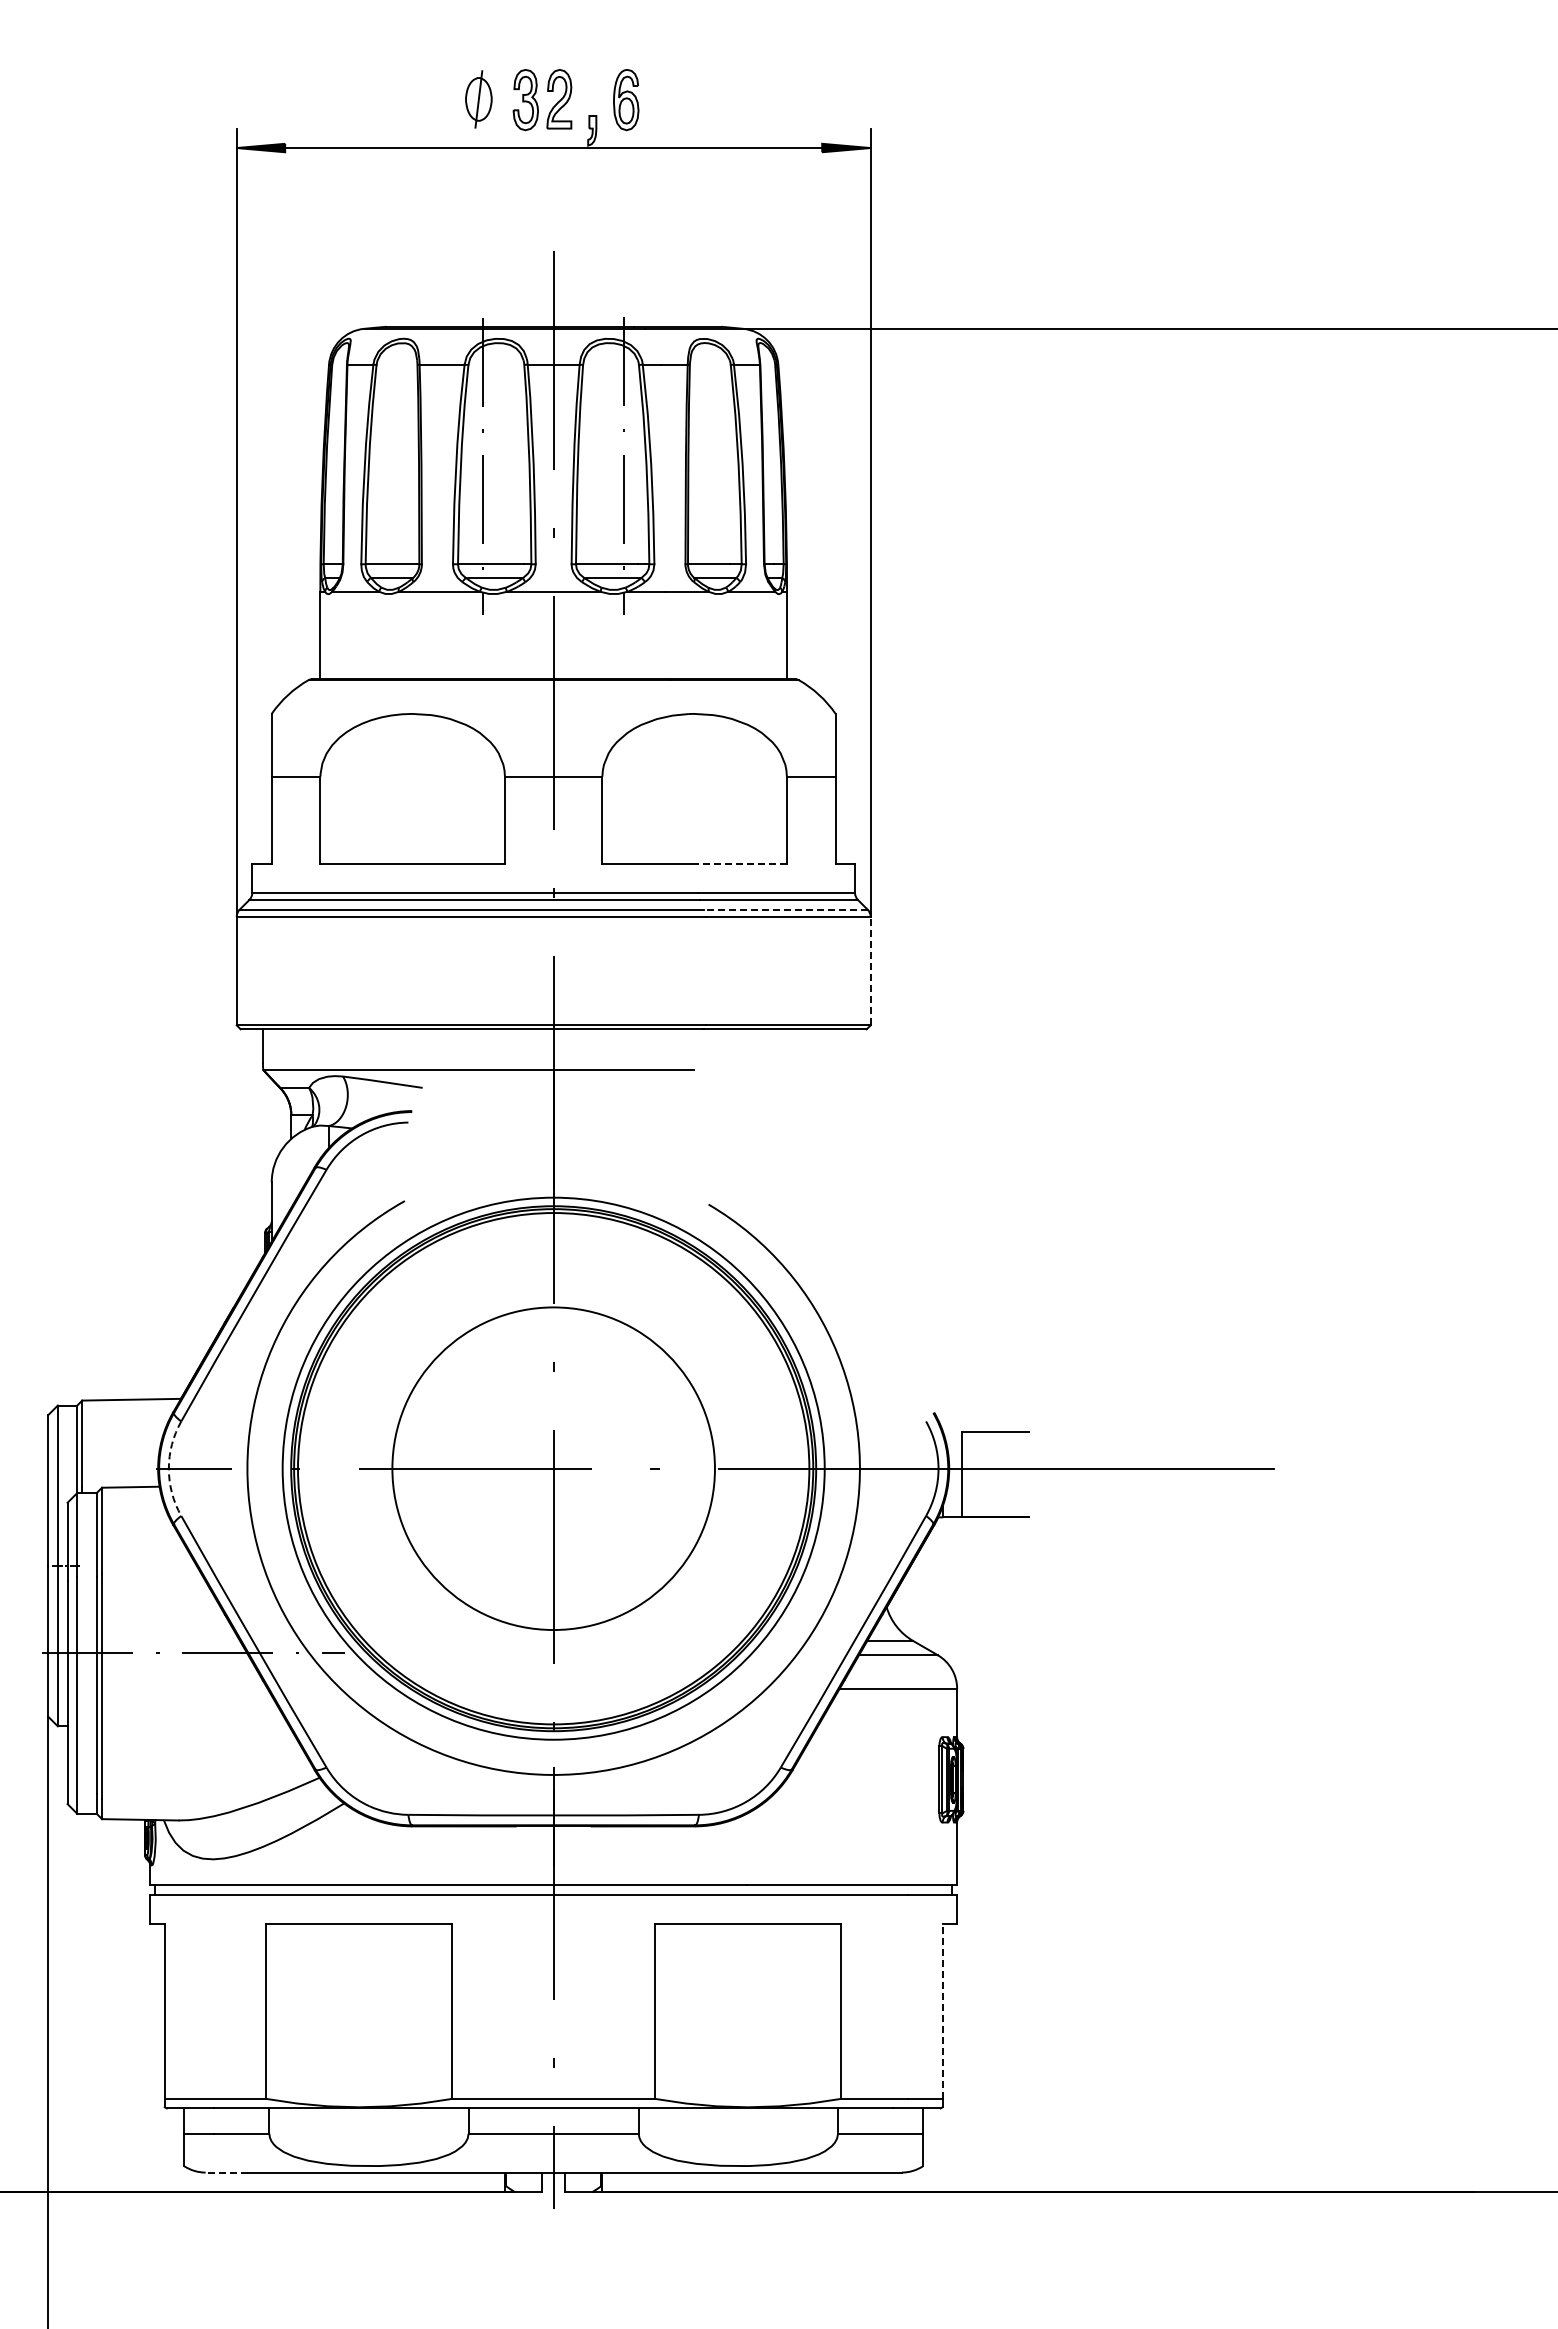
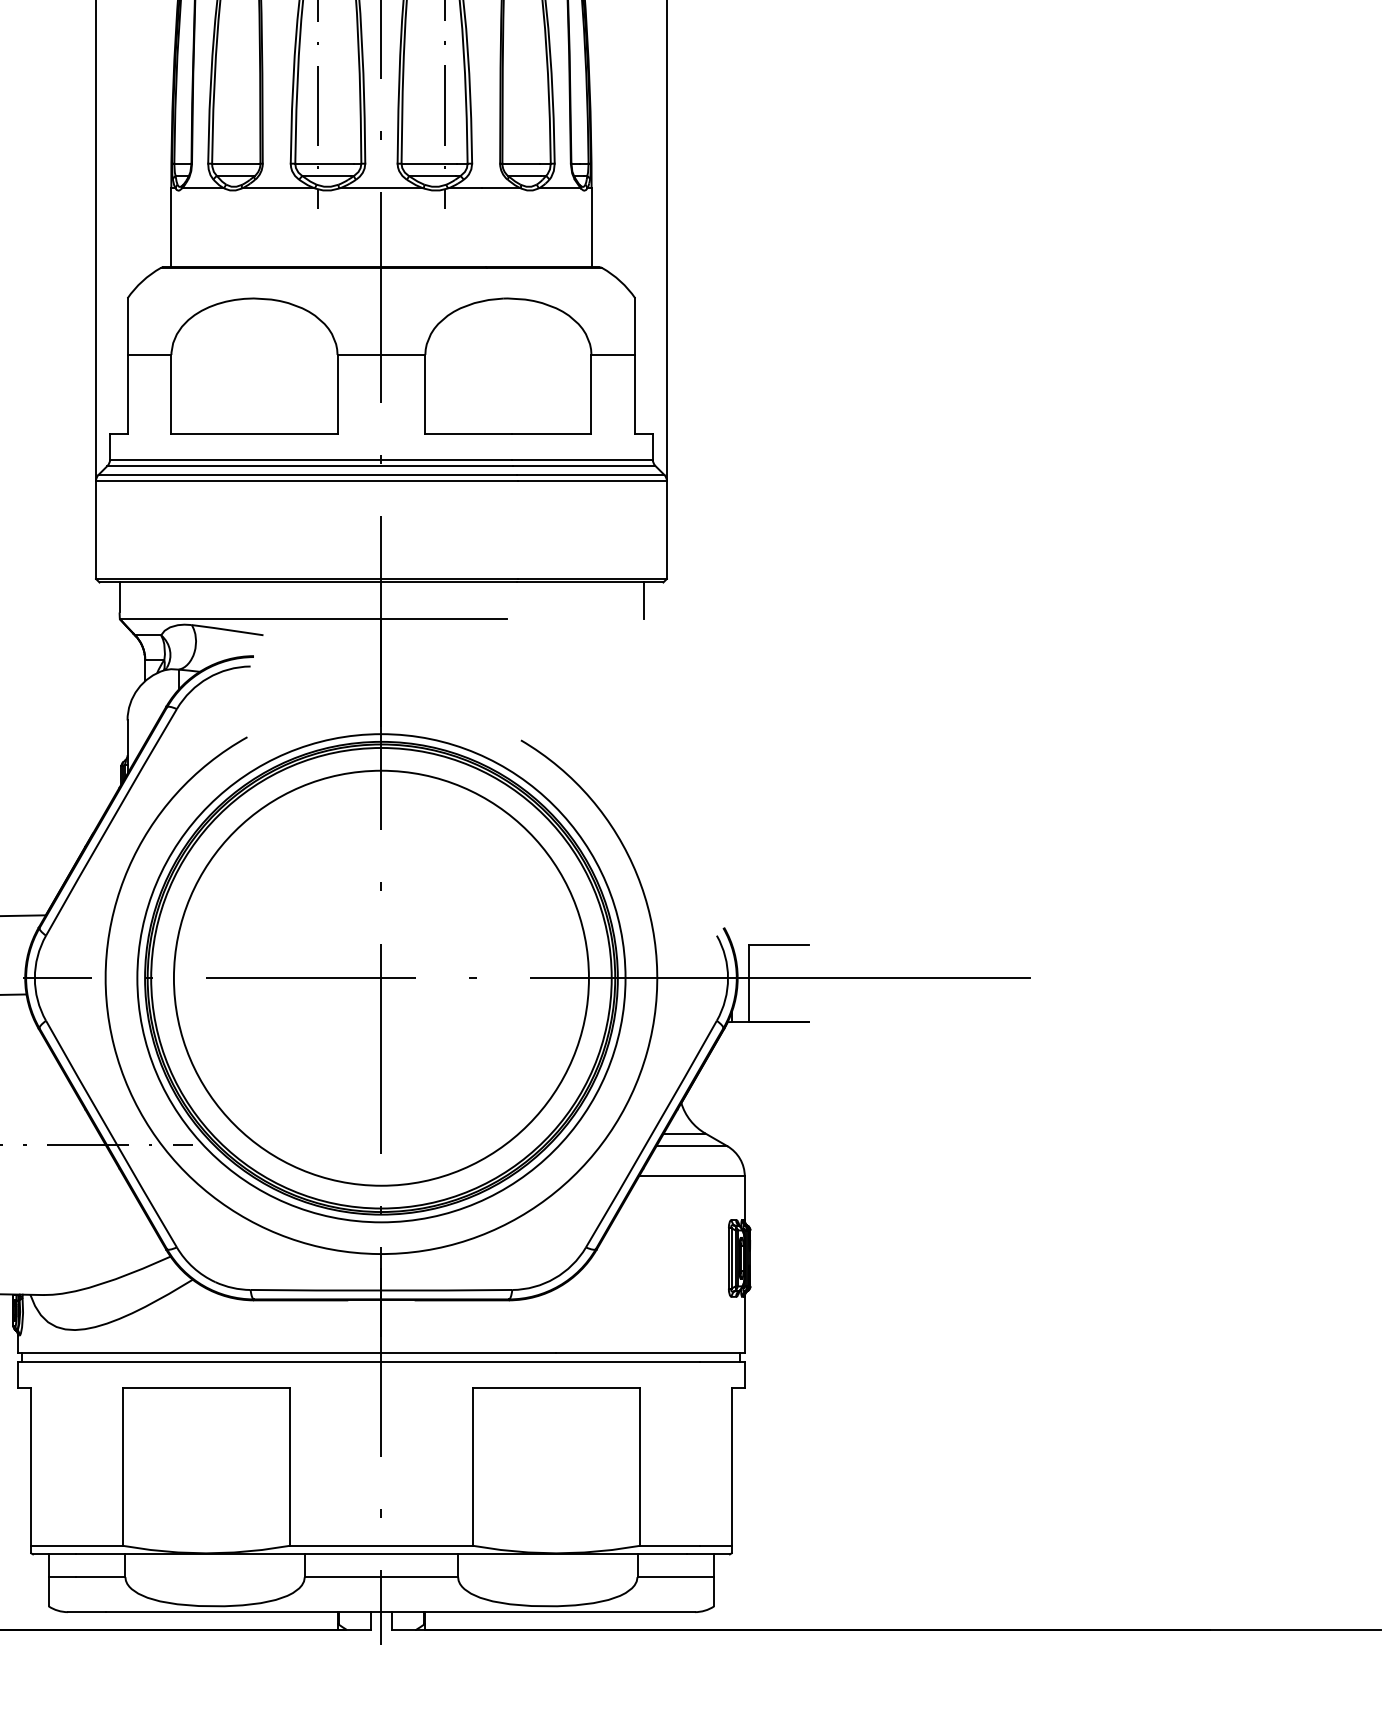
line: (742, 864) -> (551, 434), dashed -> solid
line: (786, 909) -> (591, 474), dashed -> solid
line: (870, 970) -> (666, 529), dashed -> solid
line: (845, 1049) -> (644, 600), added
arc: (168, 1468) -> (34, 978), dashed -> solid
circle: (553, 1468) -> (381, 978), size x1.43
line: (942, 2011) -> (731, 1467), dashed -> solid
line: (226, 2172) -> (86, 1612), dashed -> solid

